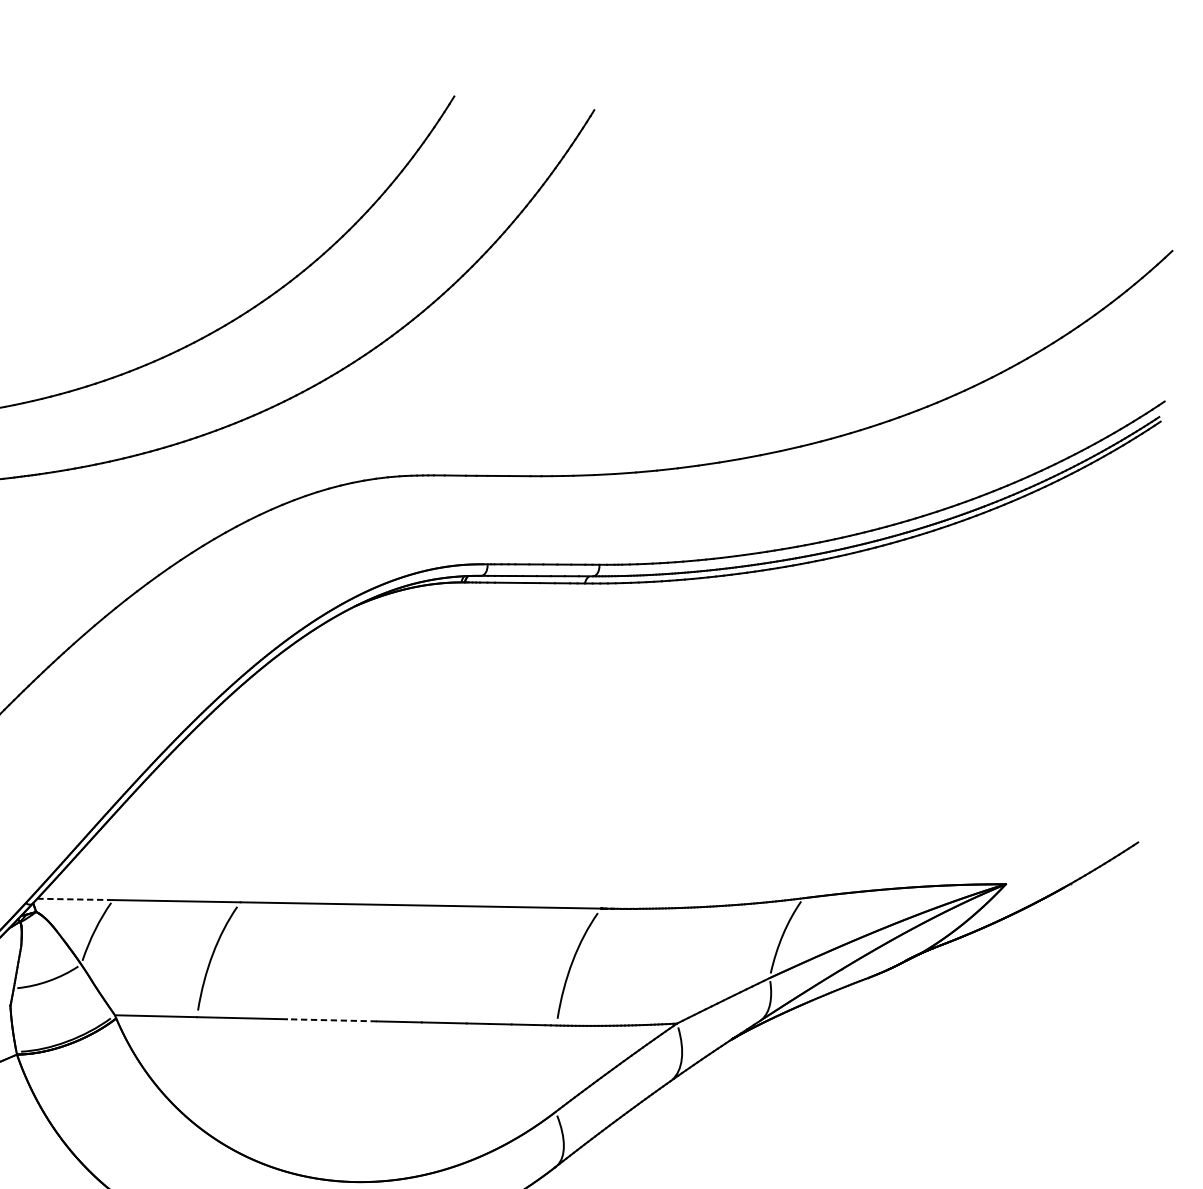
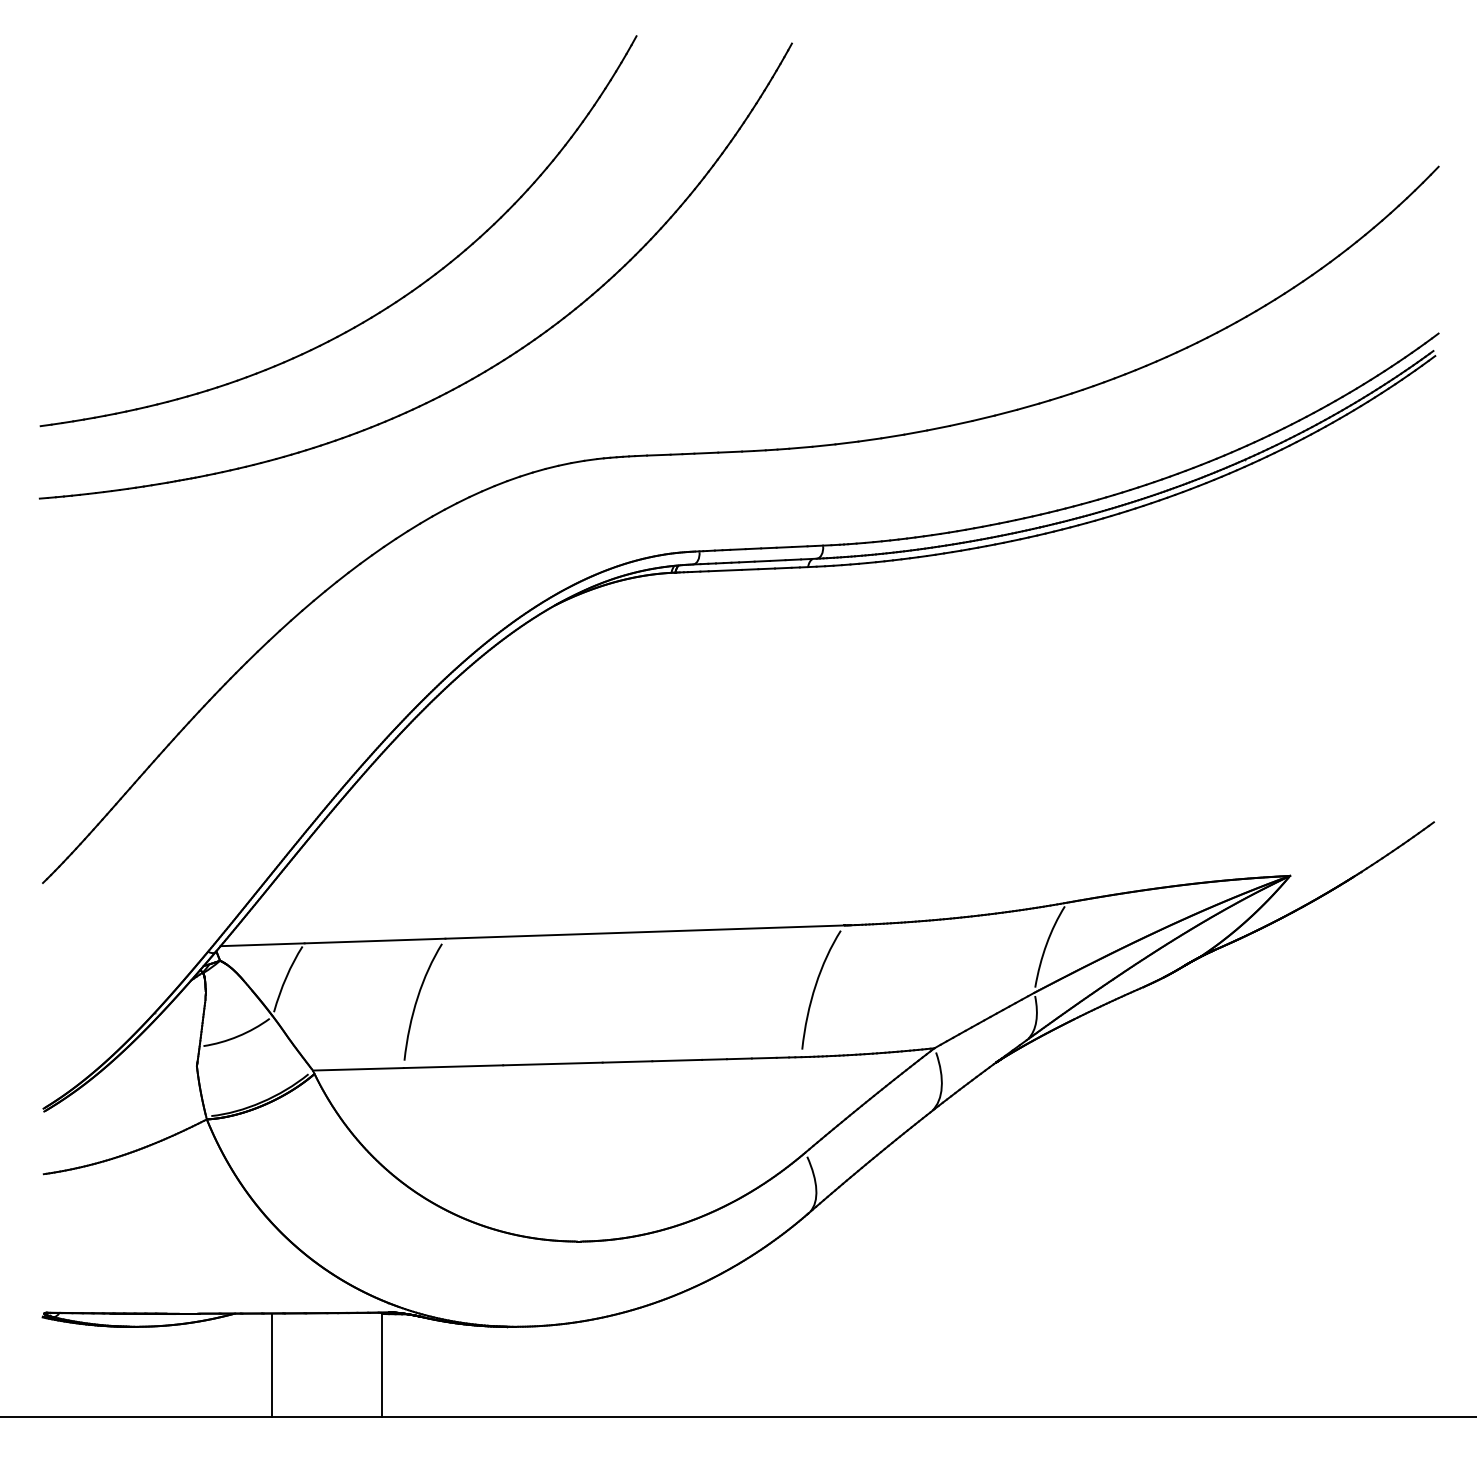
line: (76, 899) -> (263, 944), dashed -> solid
line: (331, 1019) -> (552, 1063), dashed -> solid

